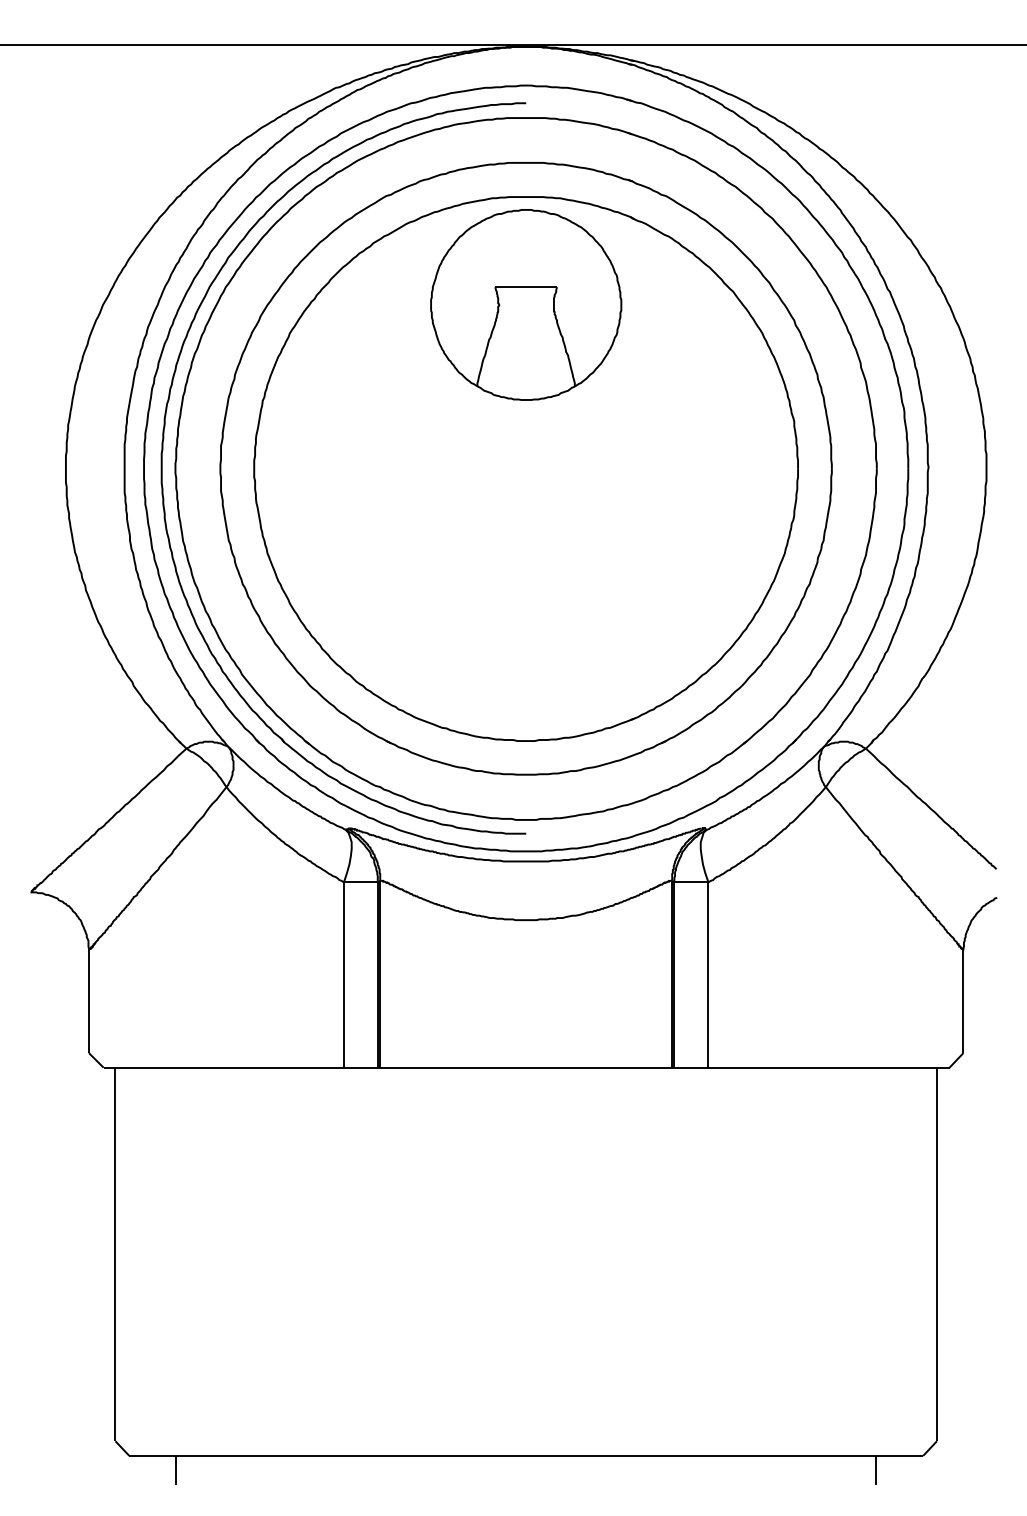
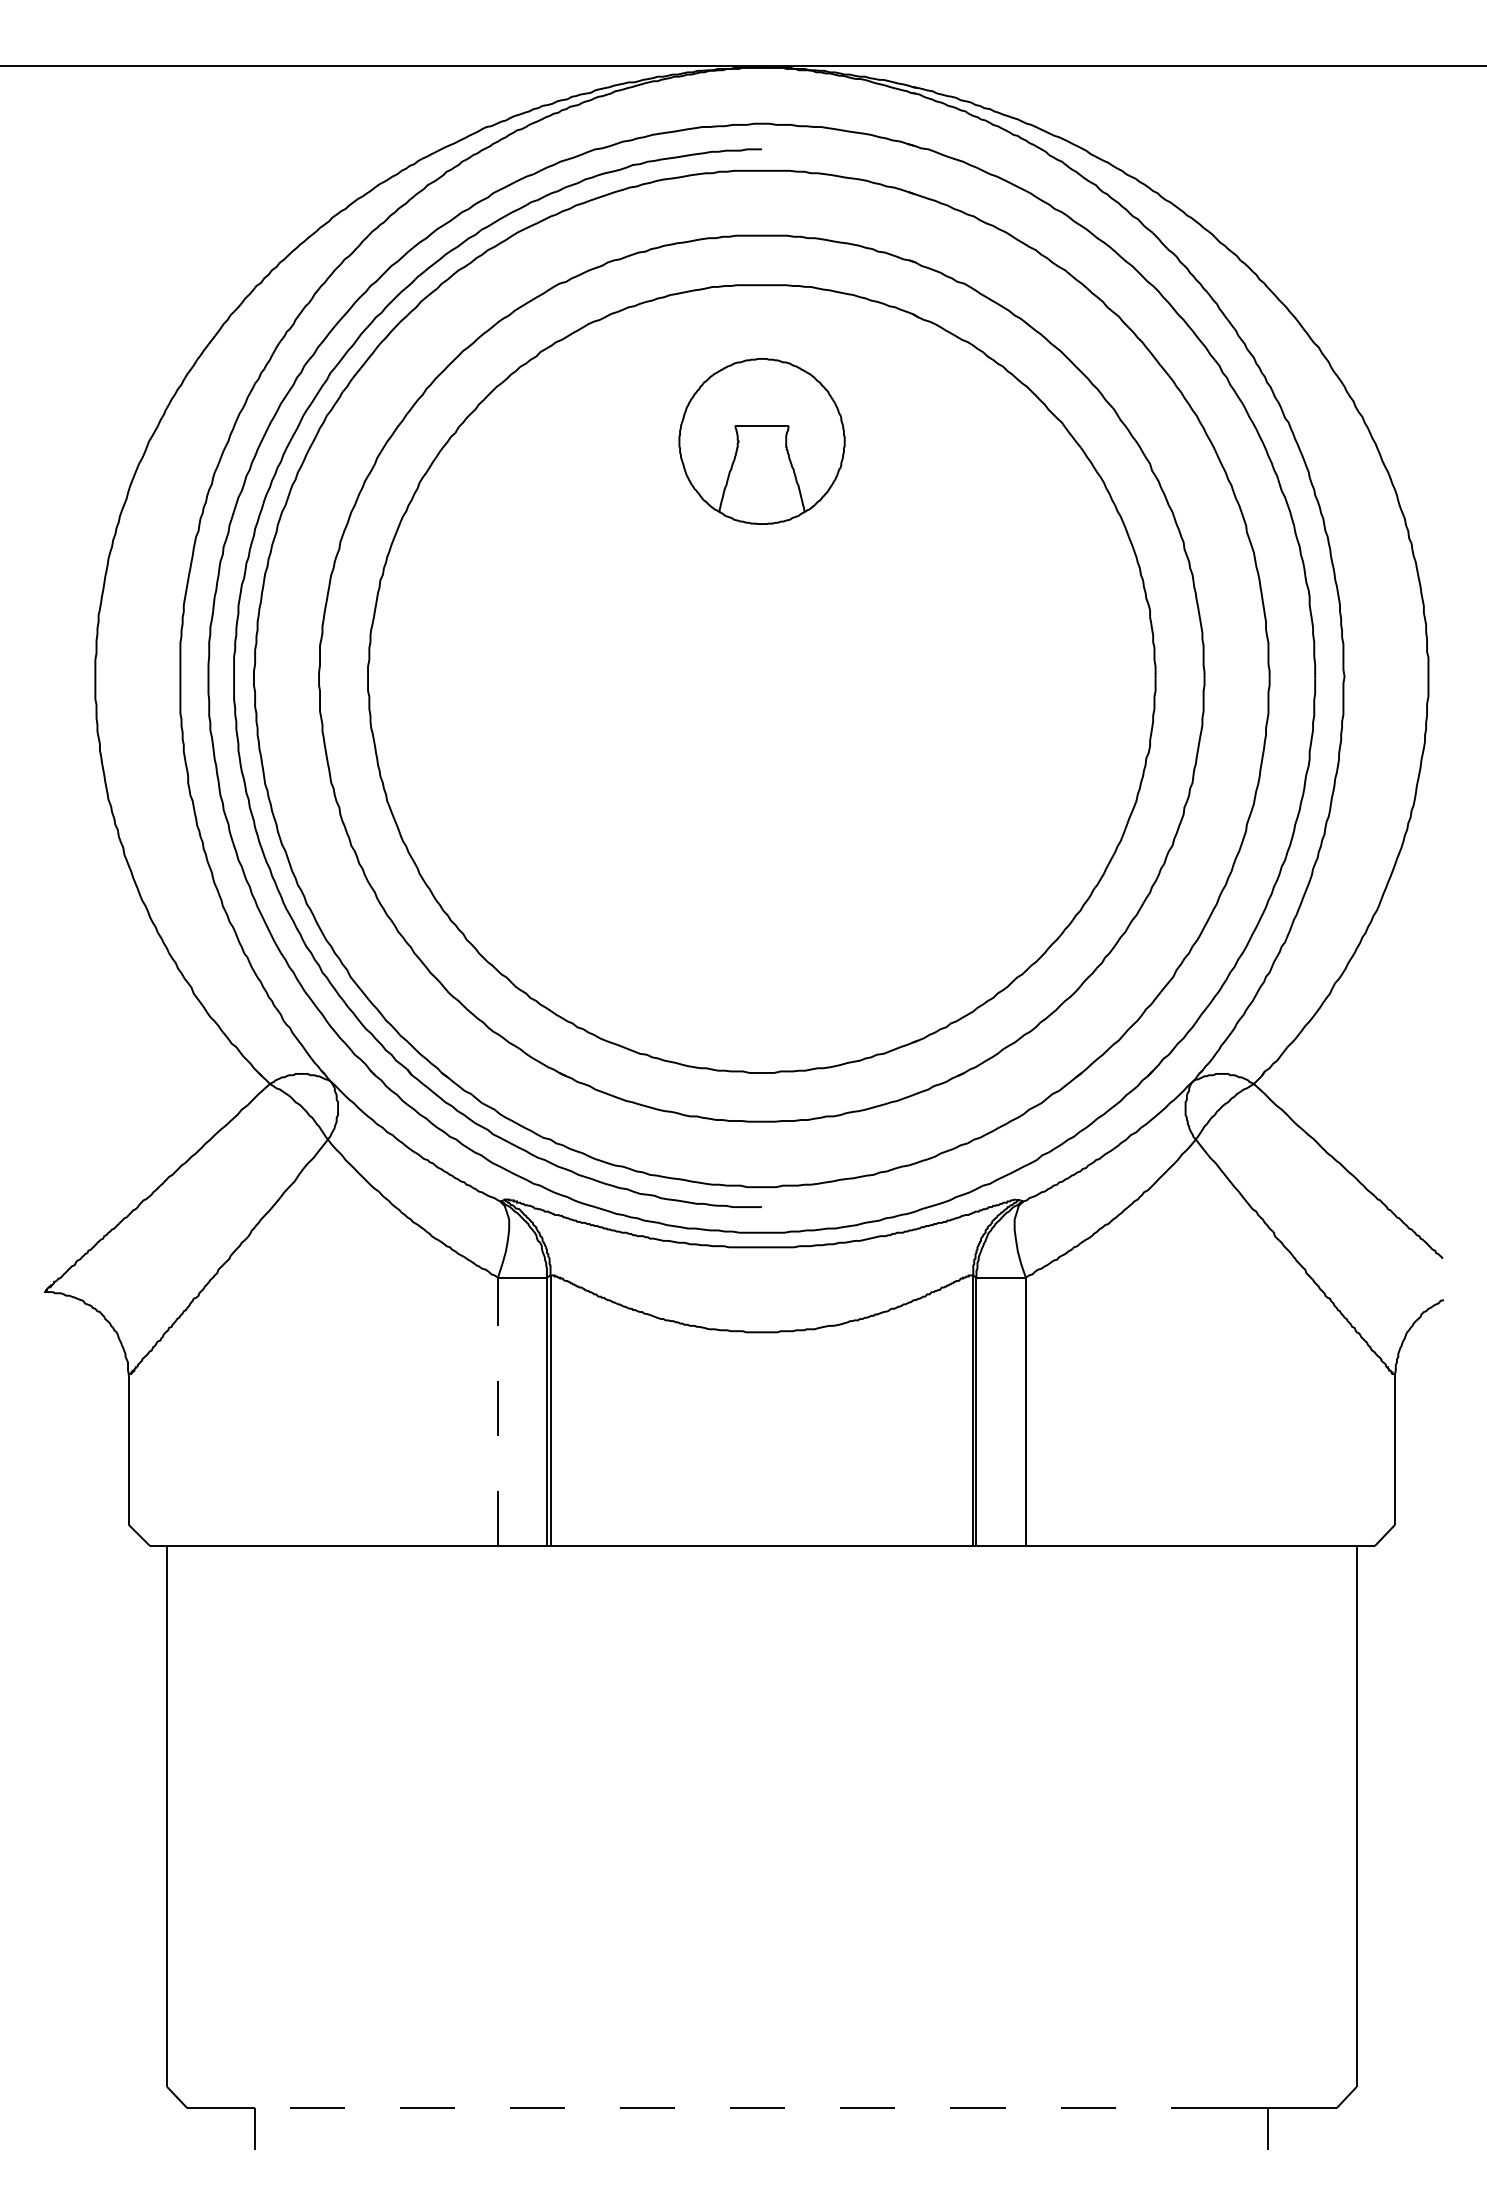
part: (526, 304) -> (762, 440), size x0.6
line: (343, 975) -> (497, 1412), solid -> dashed
line: (510, 1455) -> (739, 2107), solid -> dashed

